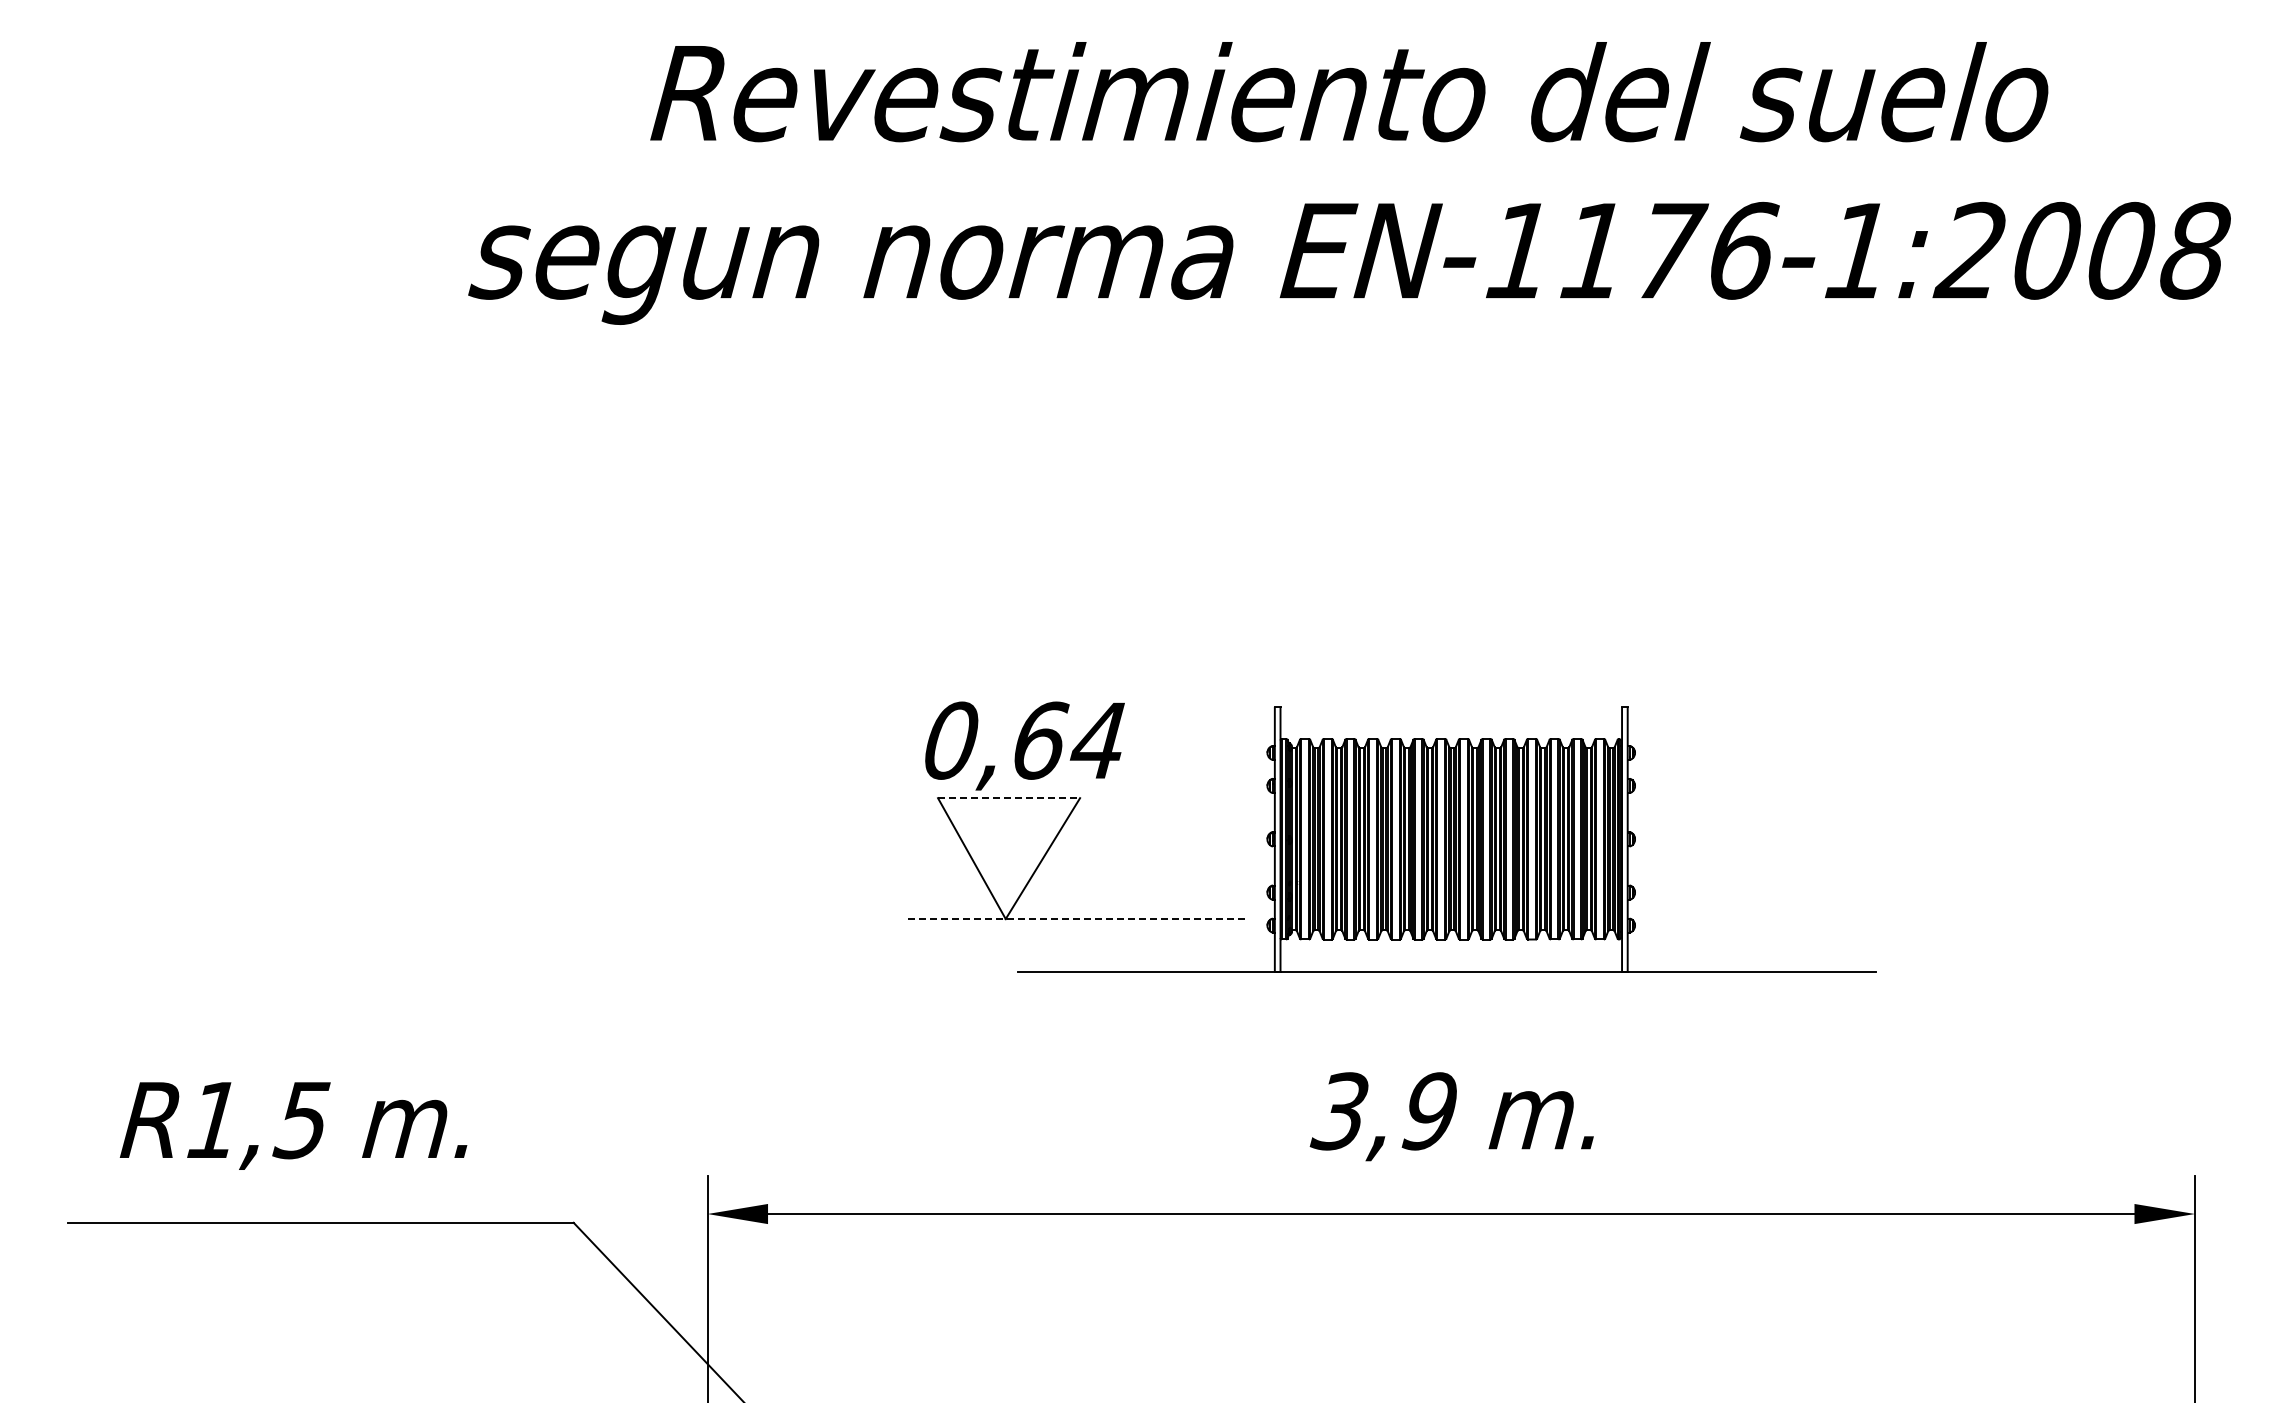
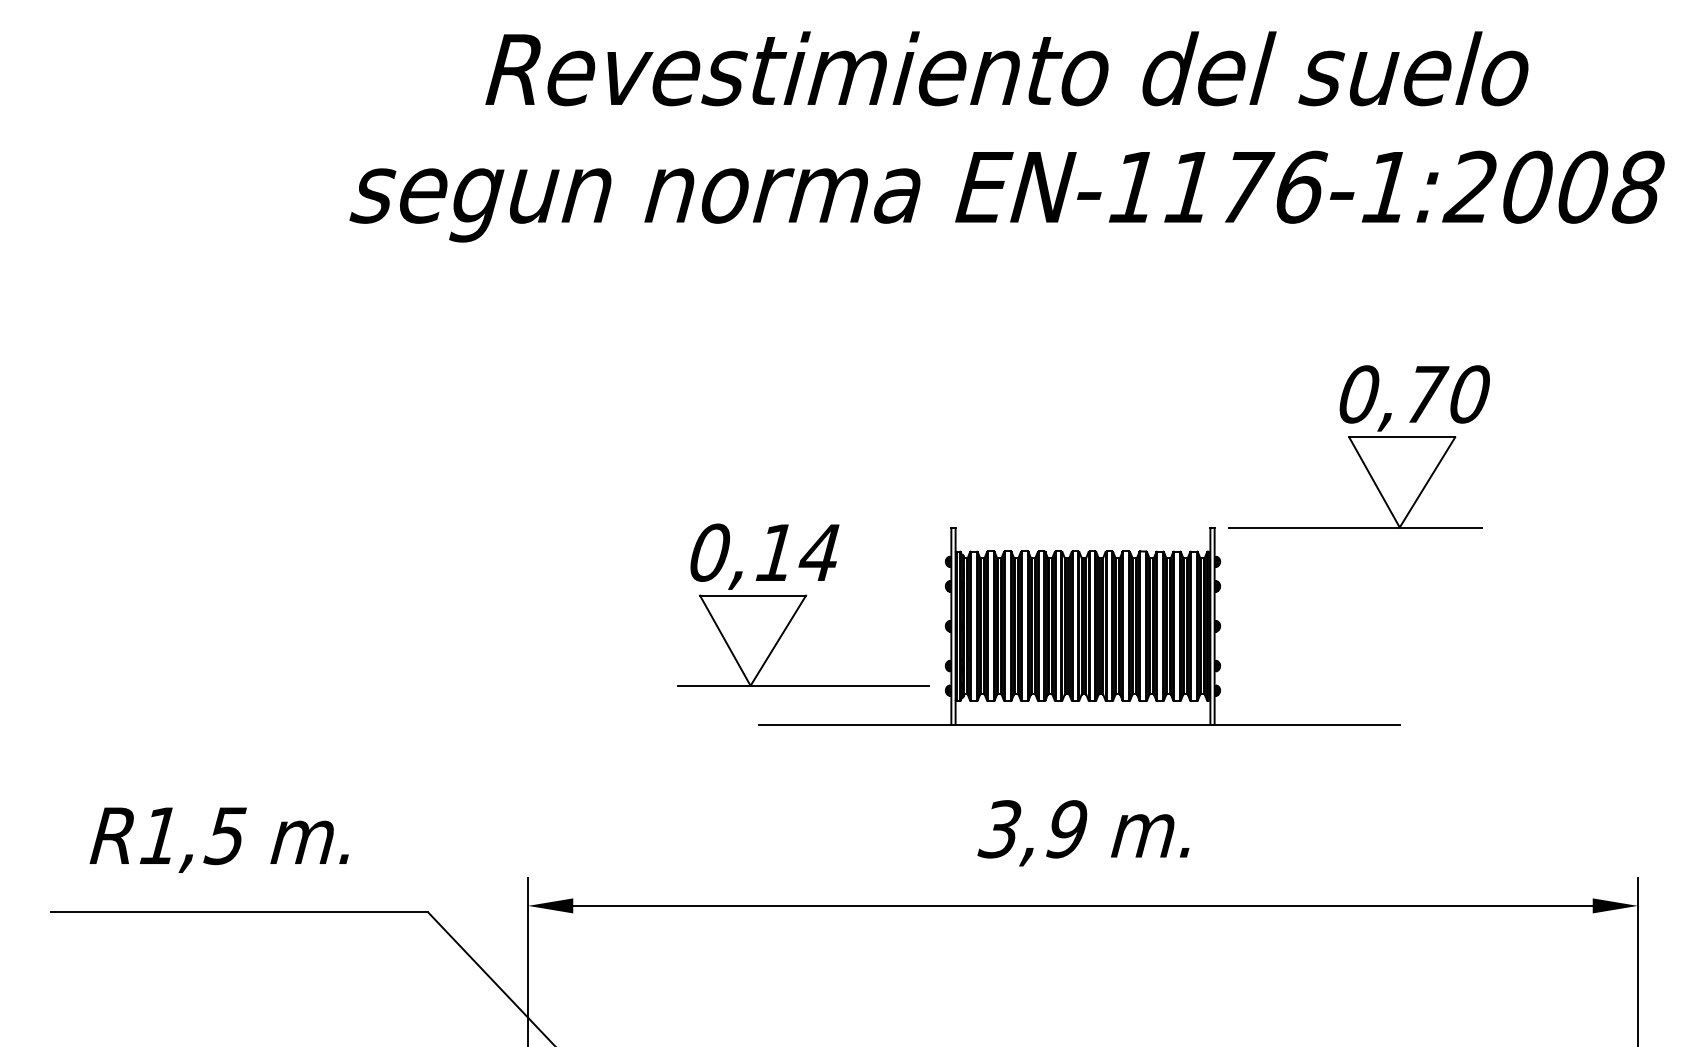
part: (1821, 598) -> (1359, 446), added
text: (1040, 740) -> (776, 552), 0,64 -> 0,14
line: (1009, 798) -> (753, 595), dashed -> solid
line: (1076, 919) -> (803, 686), dashed -> solid

